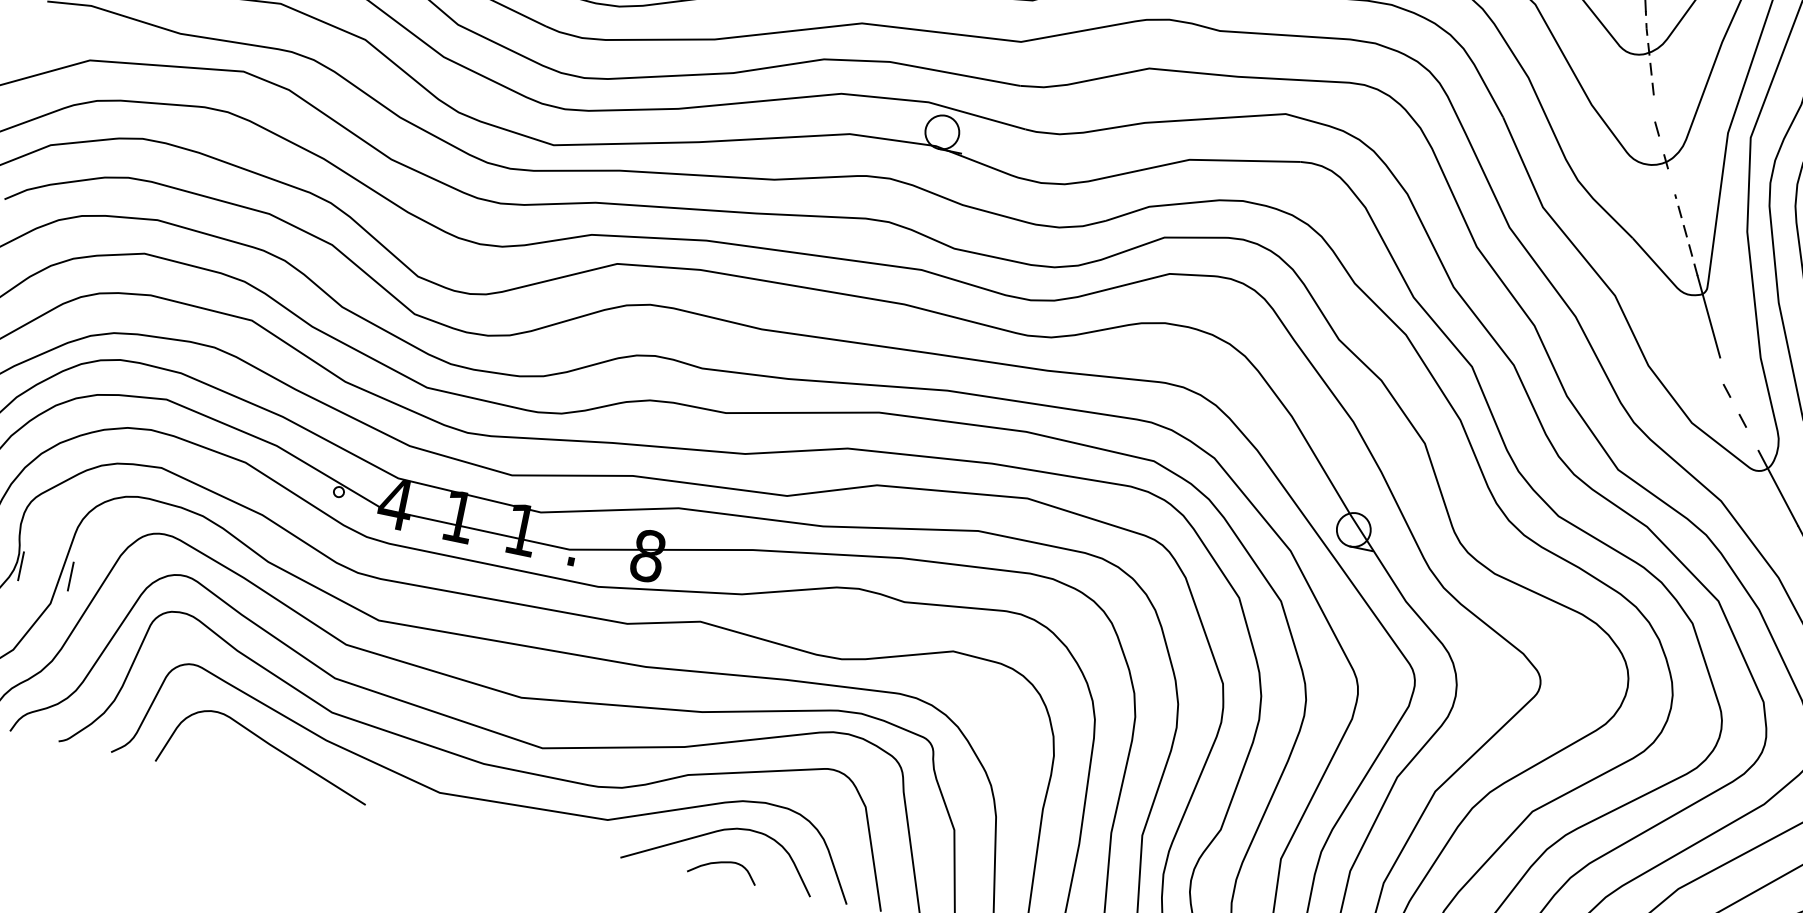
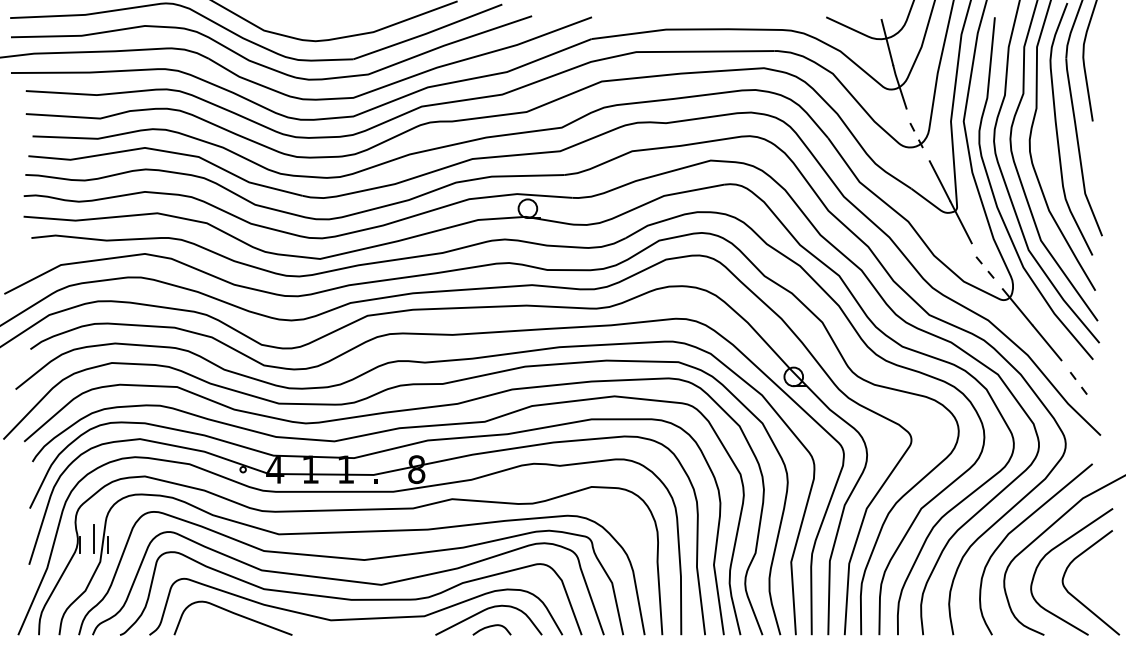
line: (1649, 51) -> (899, 86), dashed -> solid
line: (1685, 235) -> (939, 181), dashed -> solid
line: (48, 559) -> (94, 538), added

